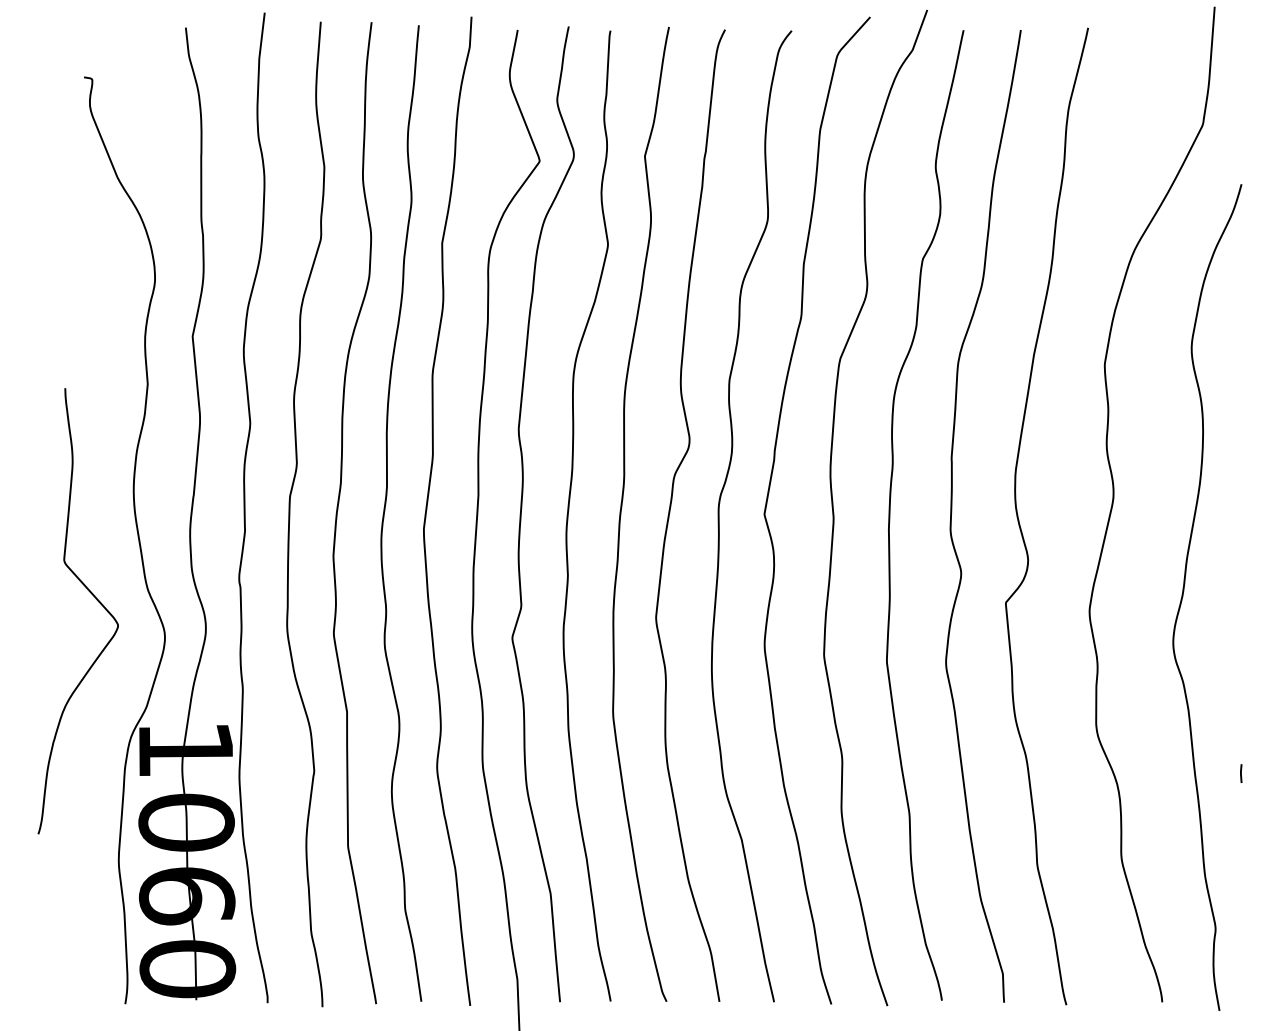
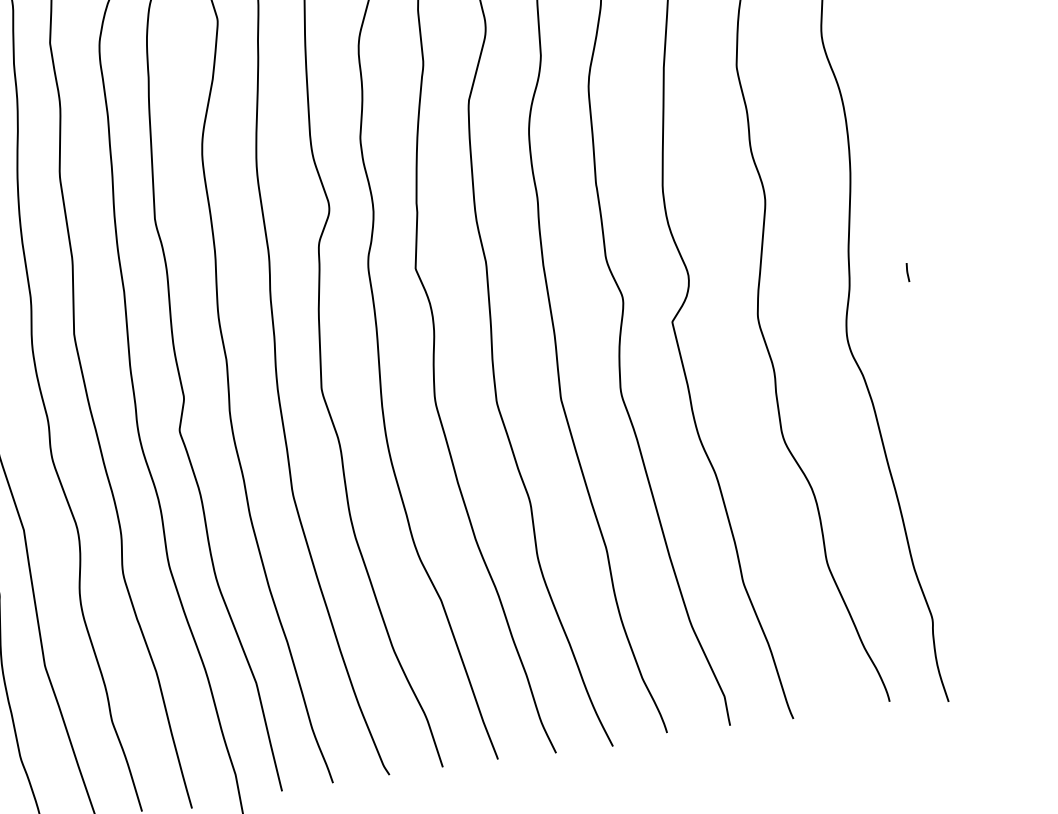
line: (1241, 773) -> (907, 272), moved

